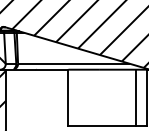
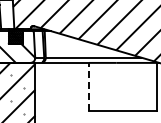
line: (67, 97) -> (88, 86), solid -> dashed
line: (136, 97) -> (147, 86), removed

